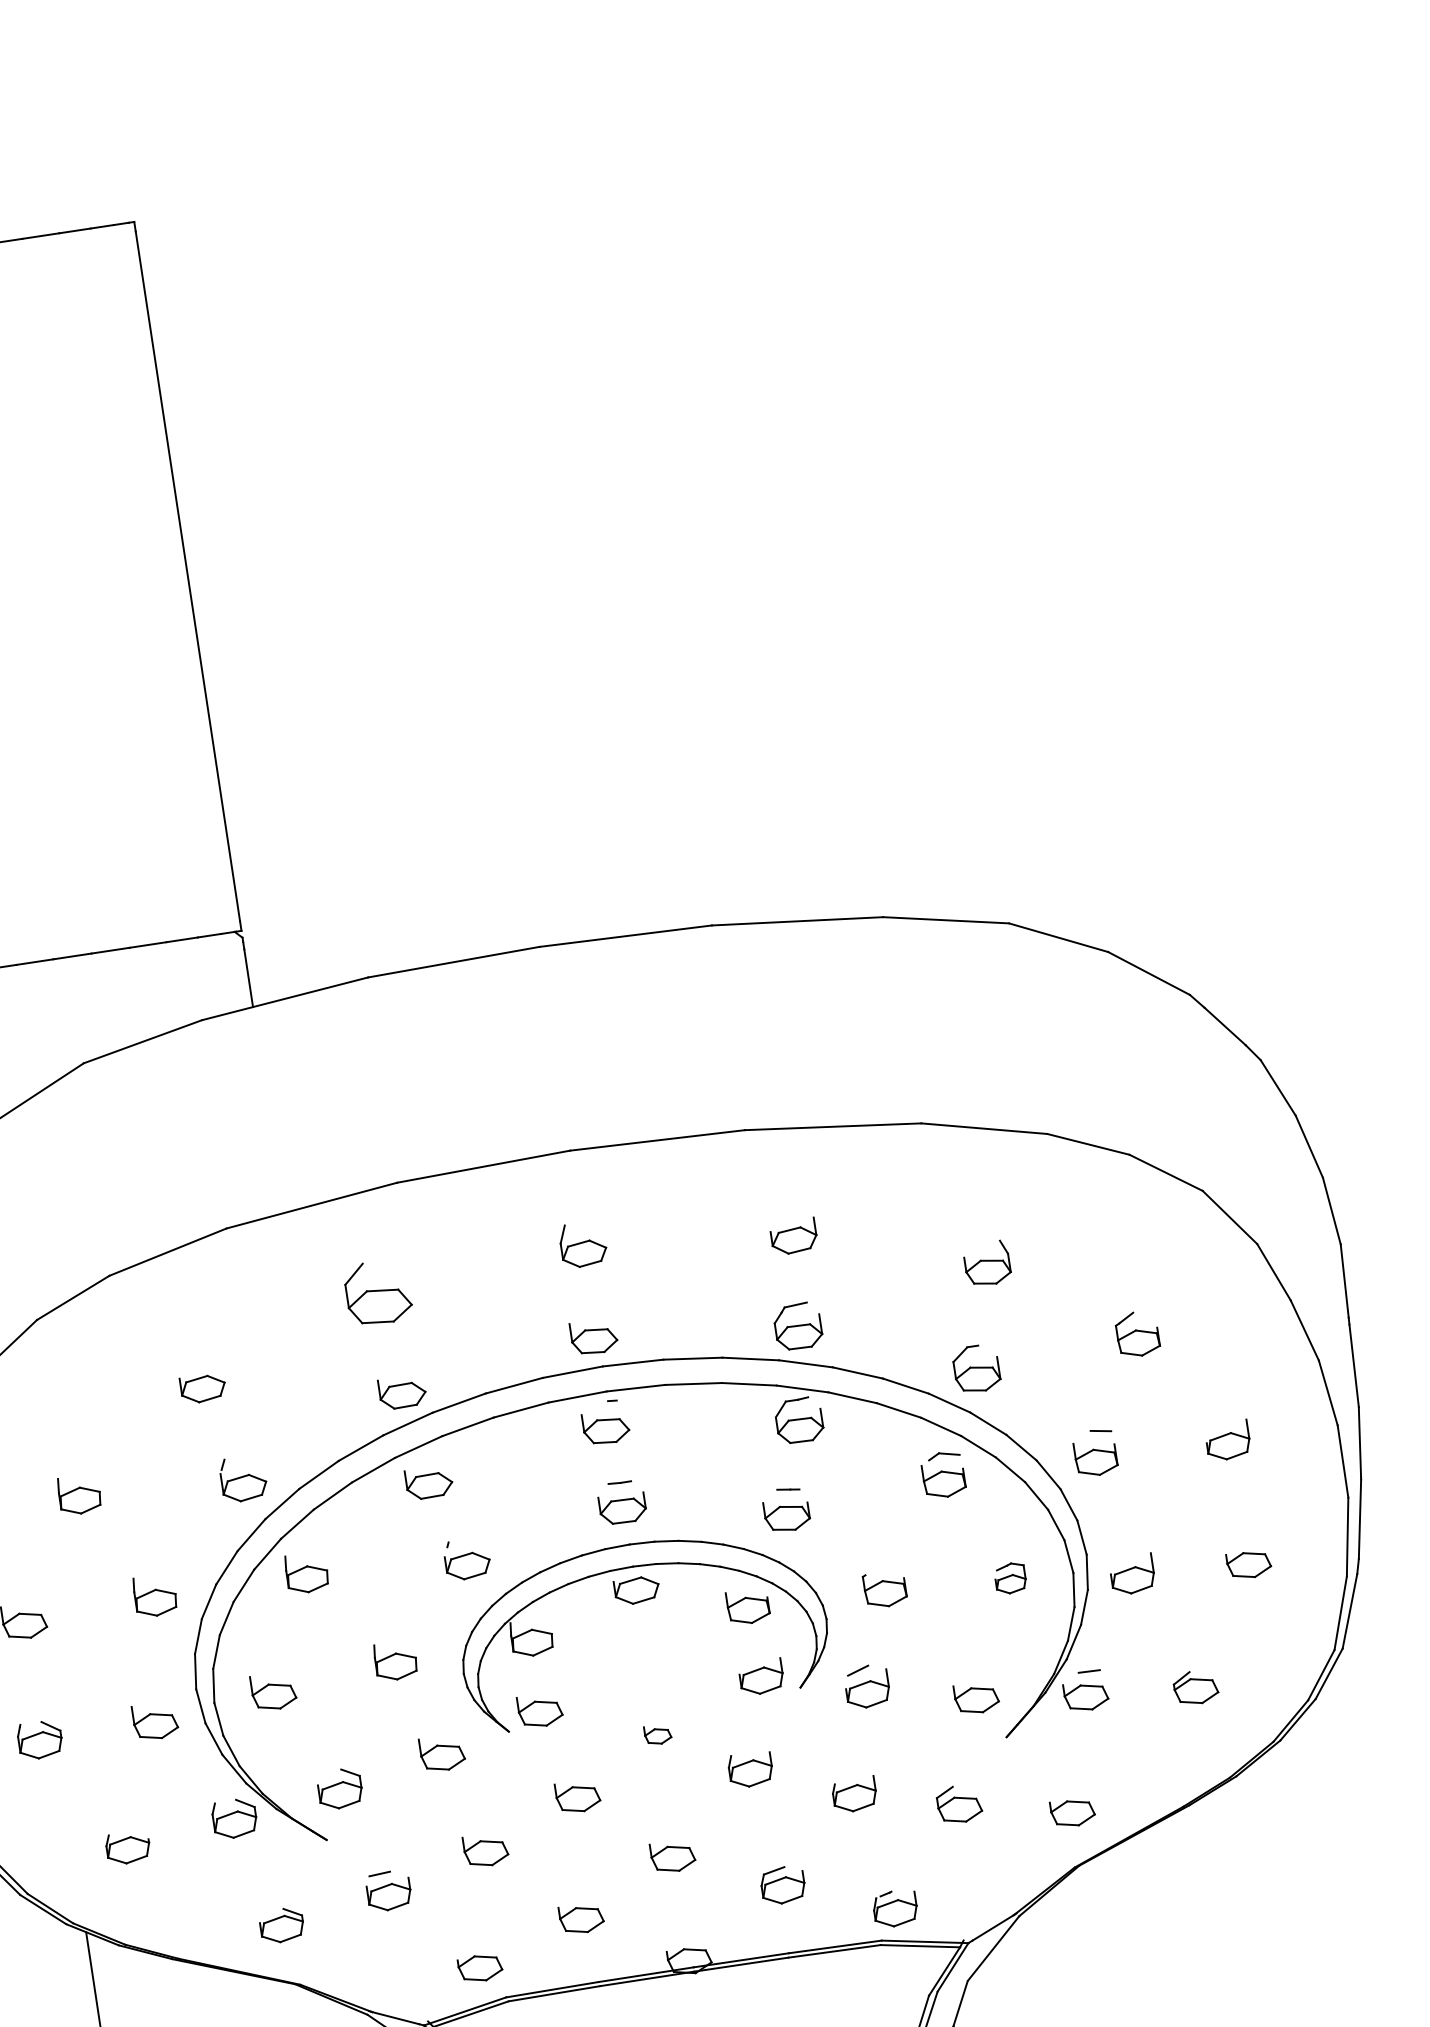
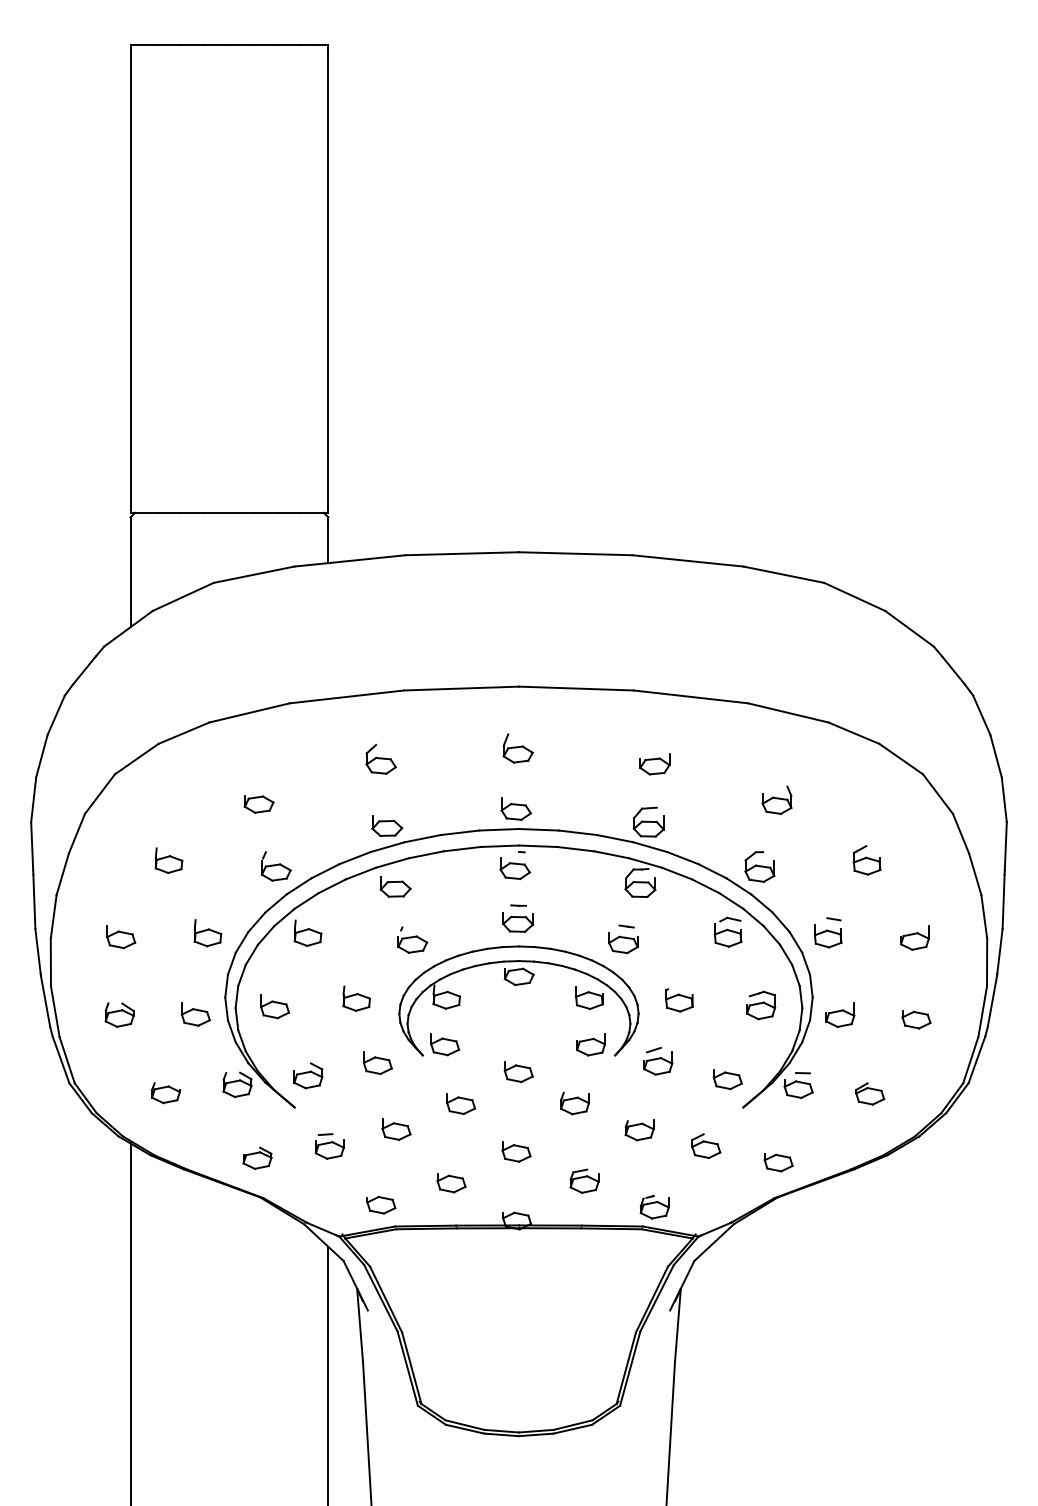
part: (376, 1291) -> (380, 758), size x0.71
part: (1010, 1578) -> (761, 1005), size x1.43
part: (657, 1734) -> (518, 1071), size x1.67

